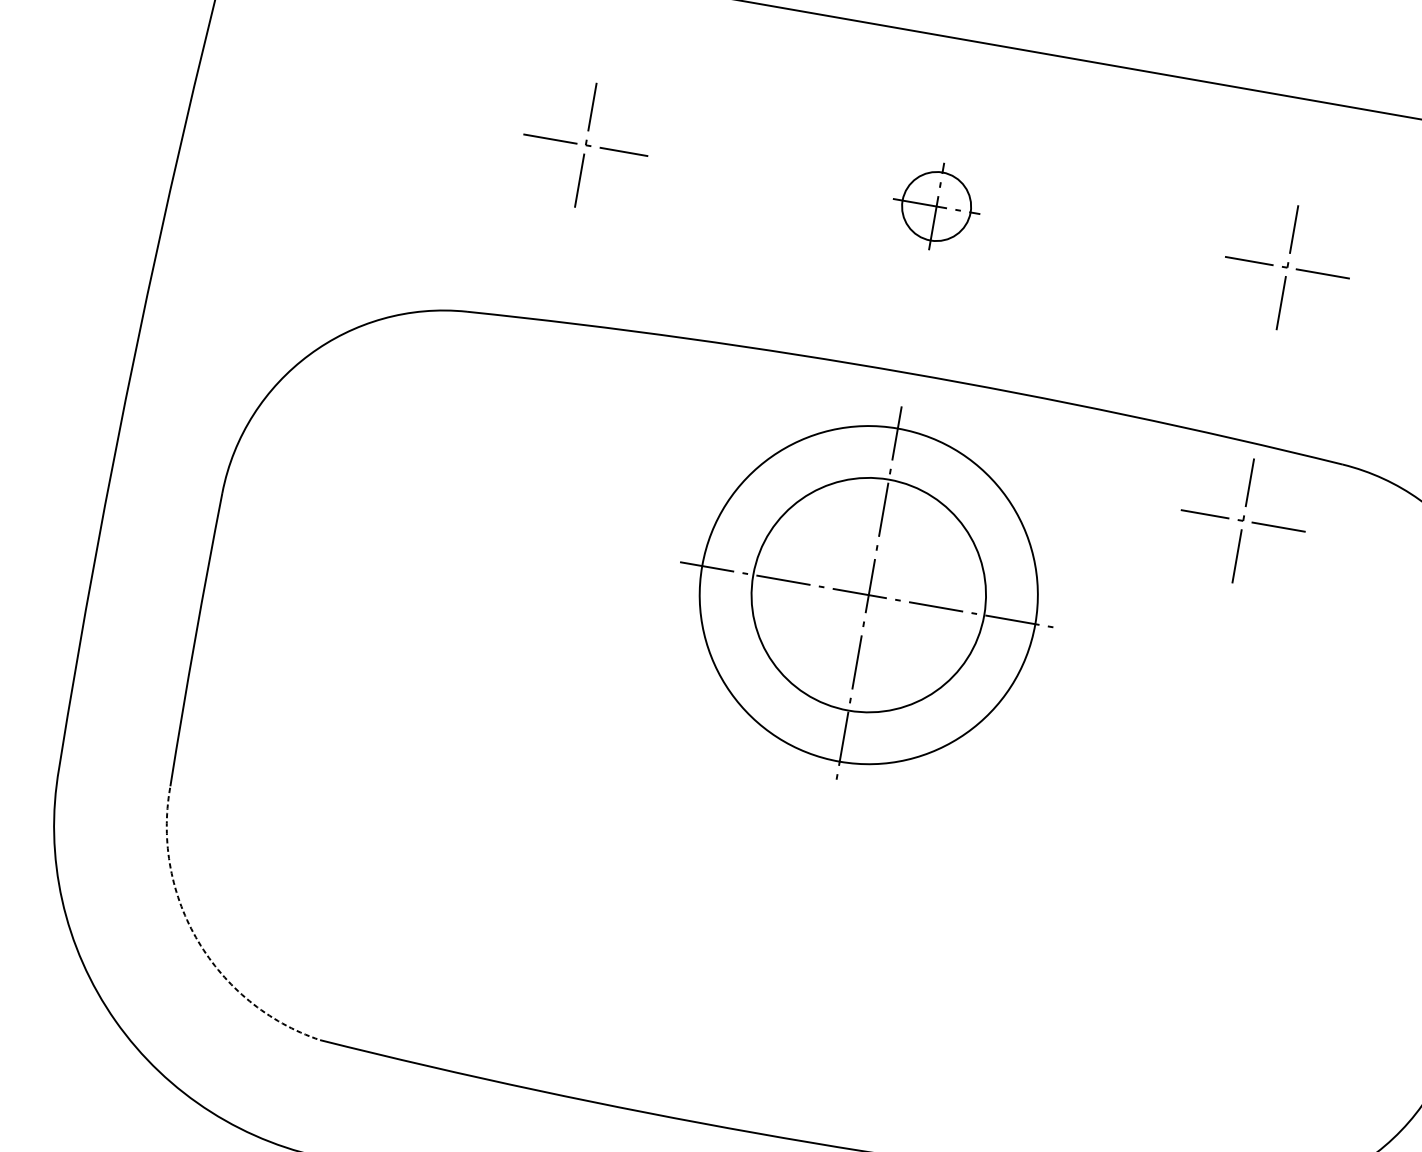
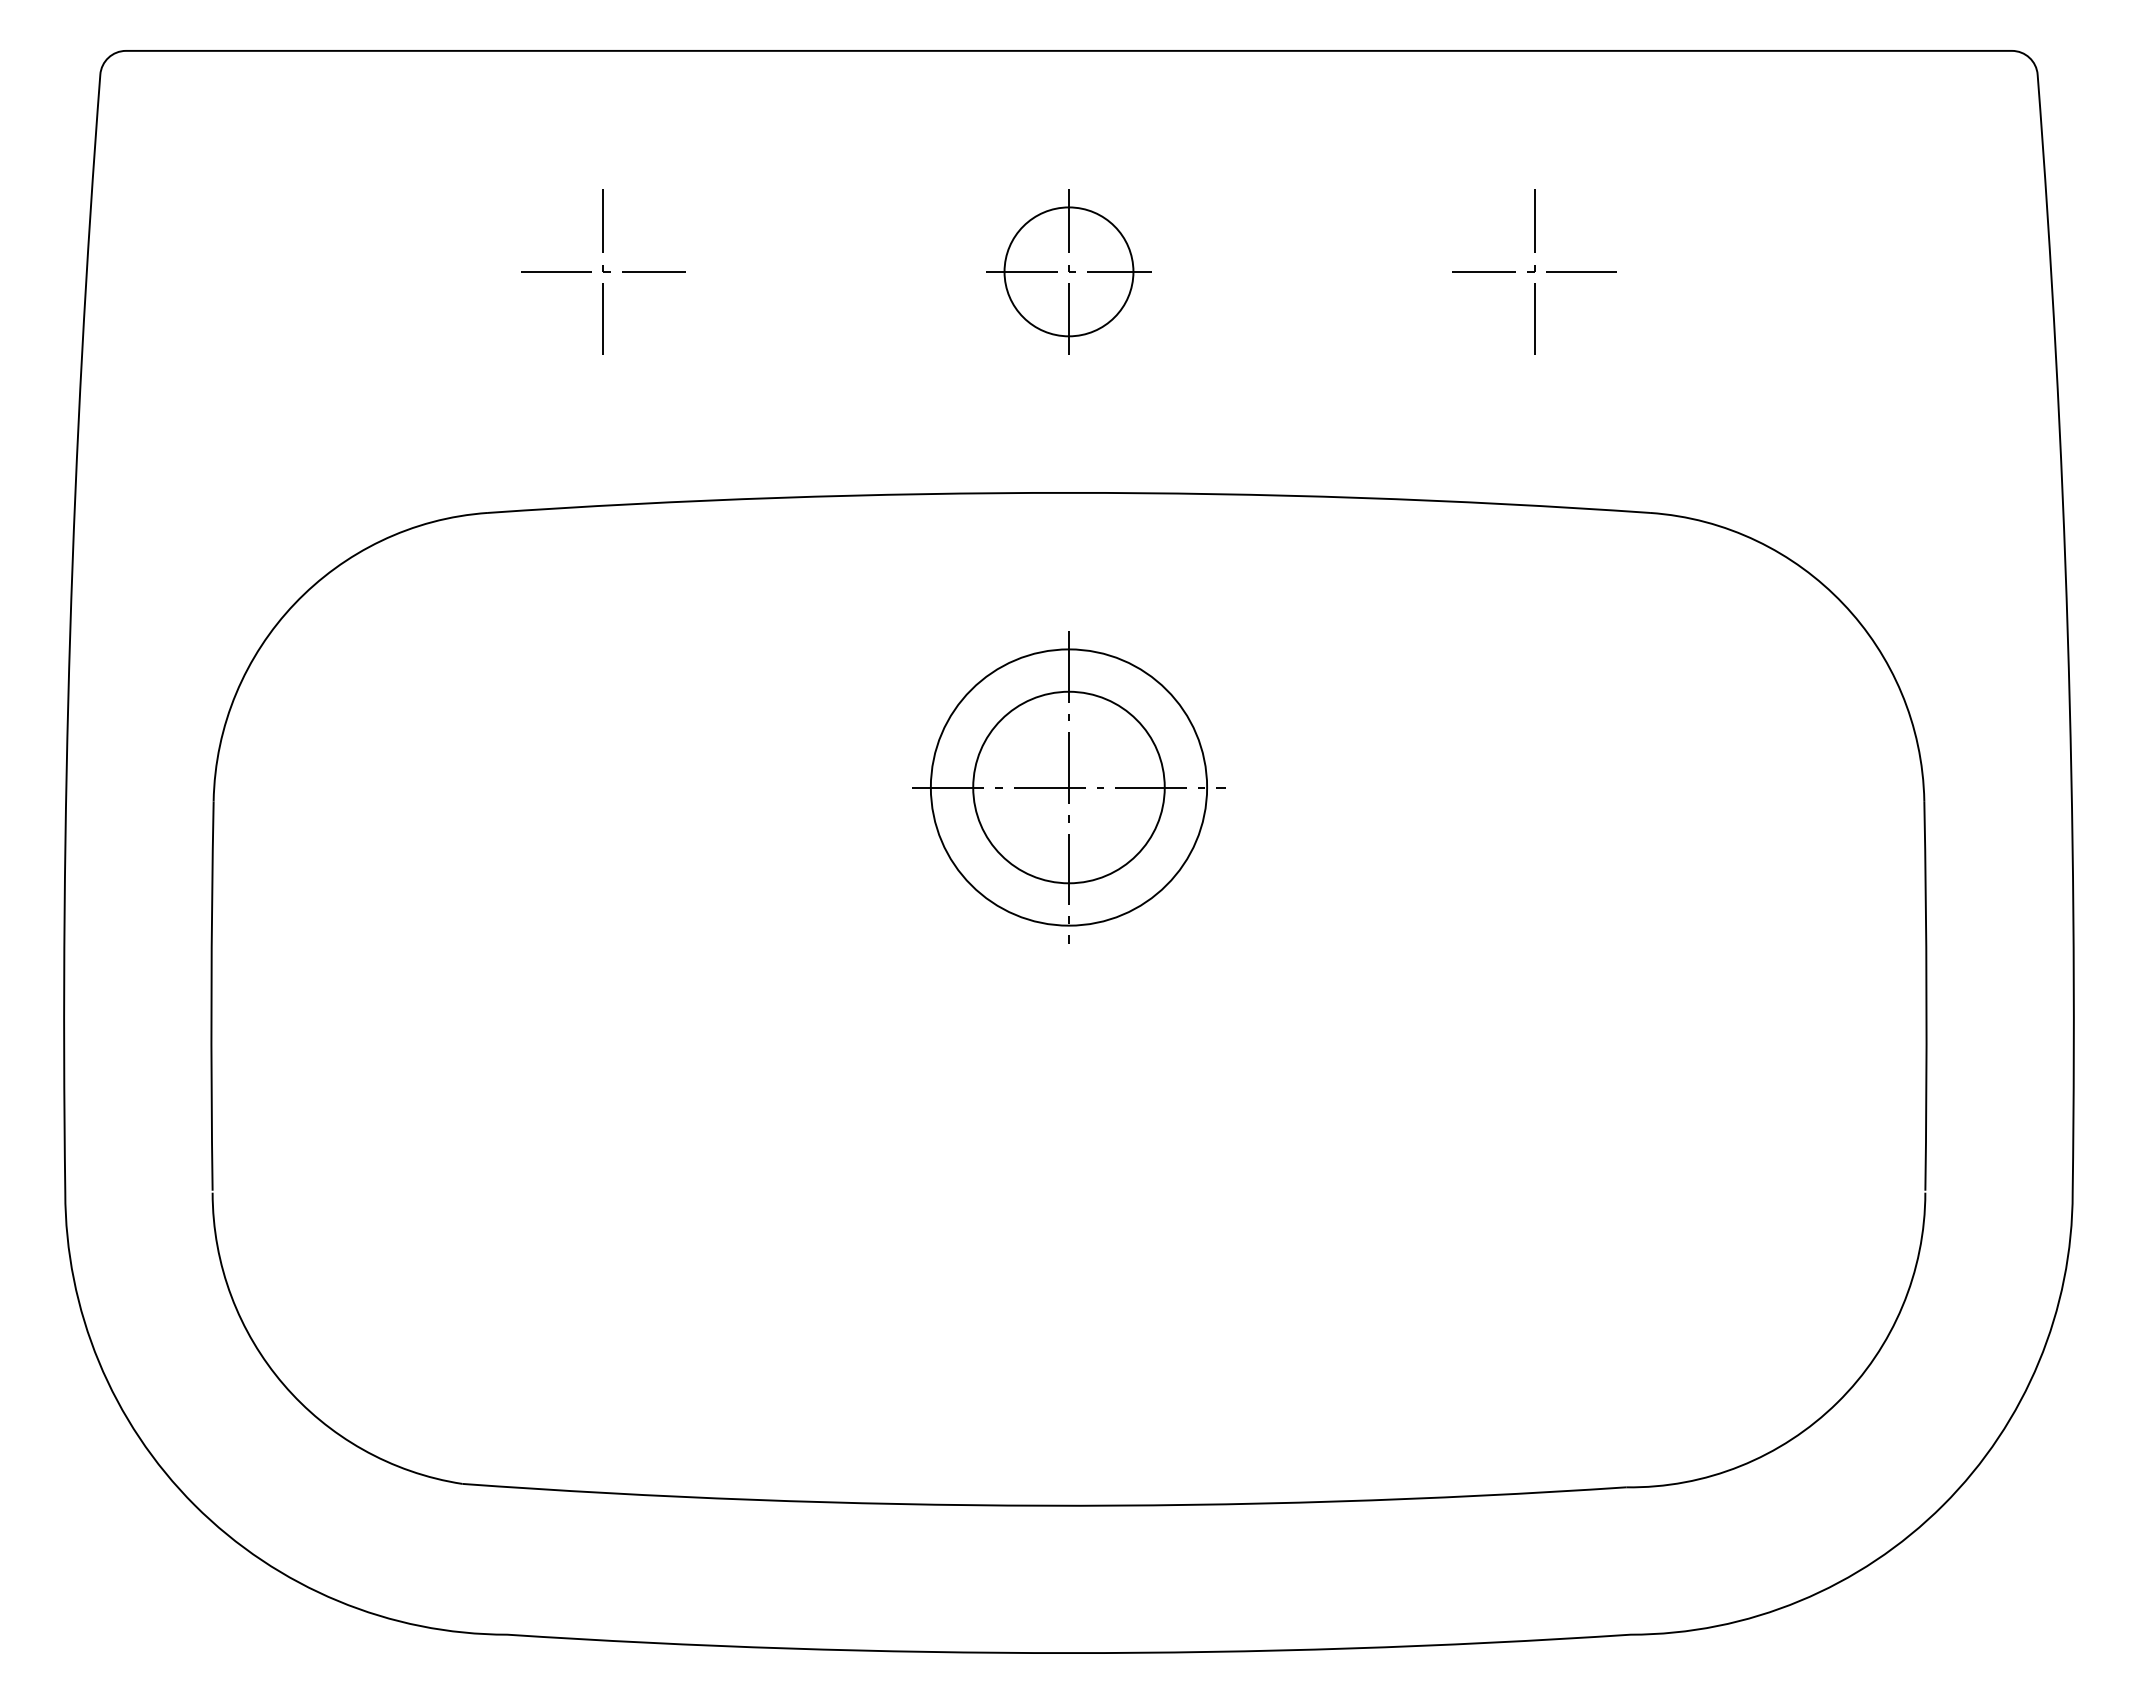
part: (936, 206) -> (1068, 271), size x1.43
part: (1243, 520) -> (1534, 607), removed
part: (868, 595) -> (1068, 787), size x0.62
arc: (198, 941) -> (283, 1384), dashed -> solid

